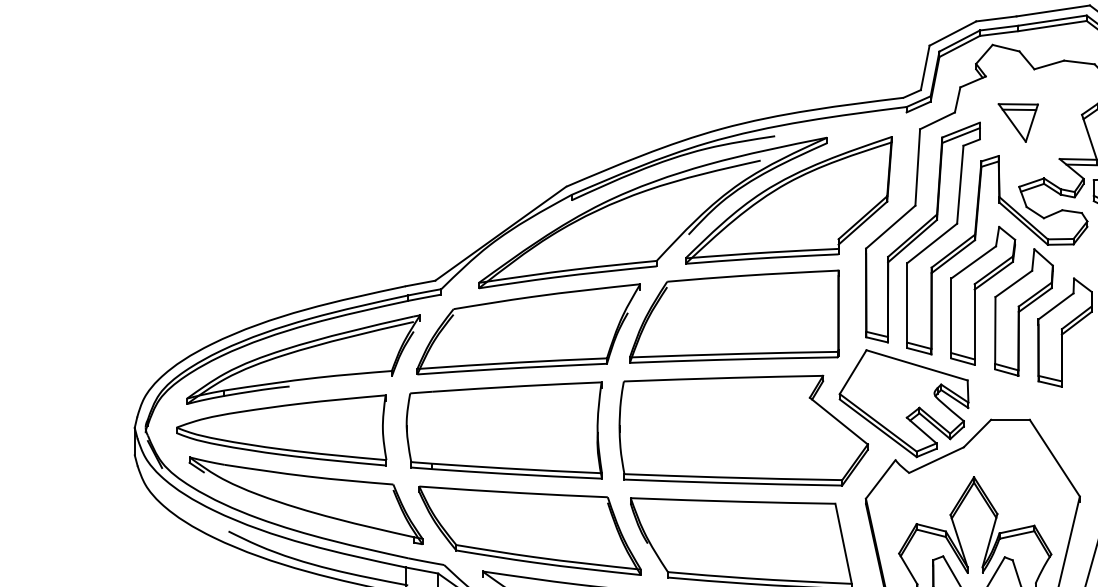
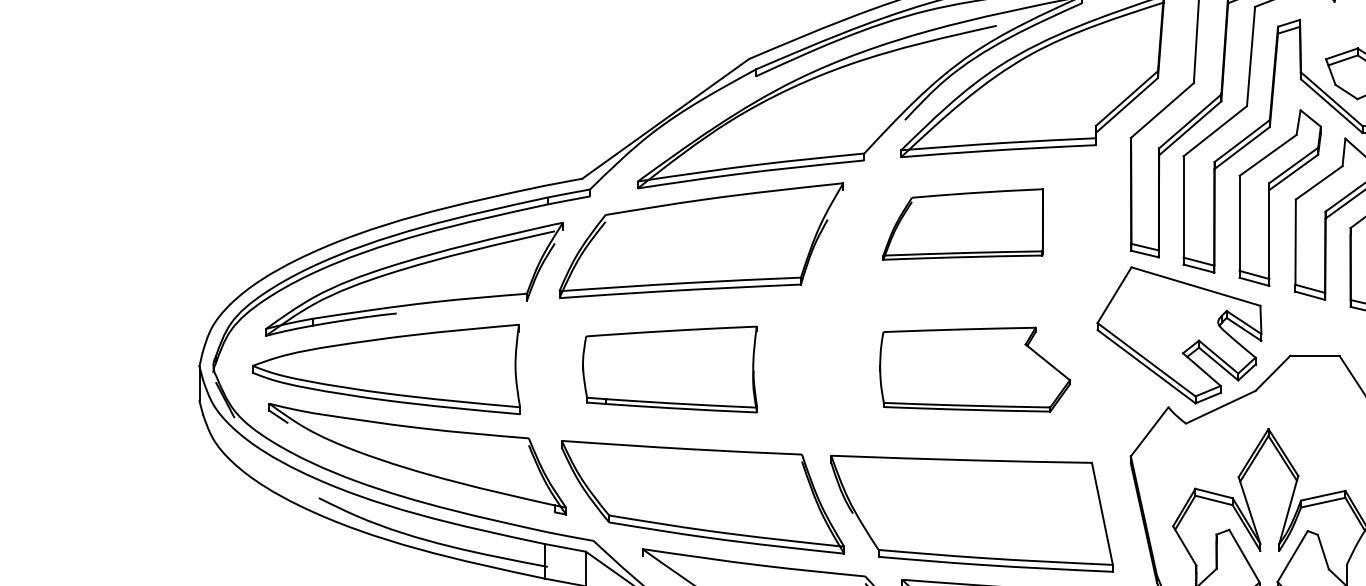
part: (734, 316) -> (963, 224), size x0.6
part: (503, 430) -> (669, 369), size x0.7
part: (743, 430) -> (974, 369), size x0.6

